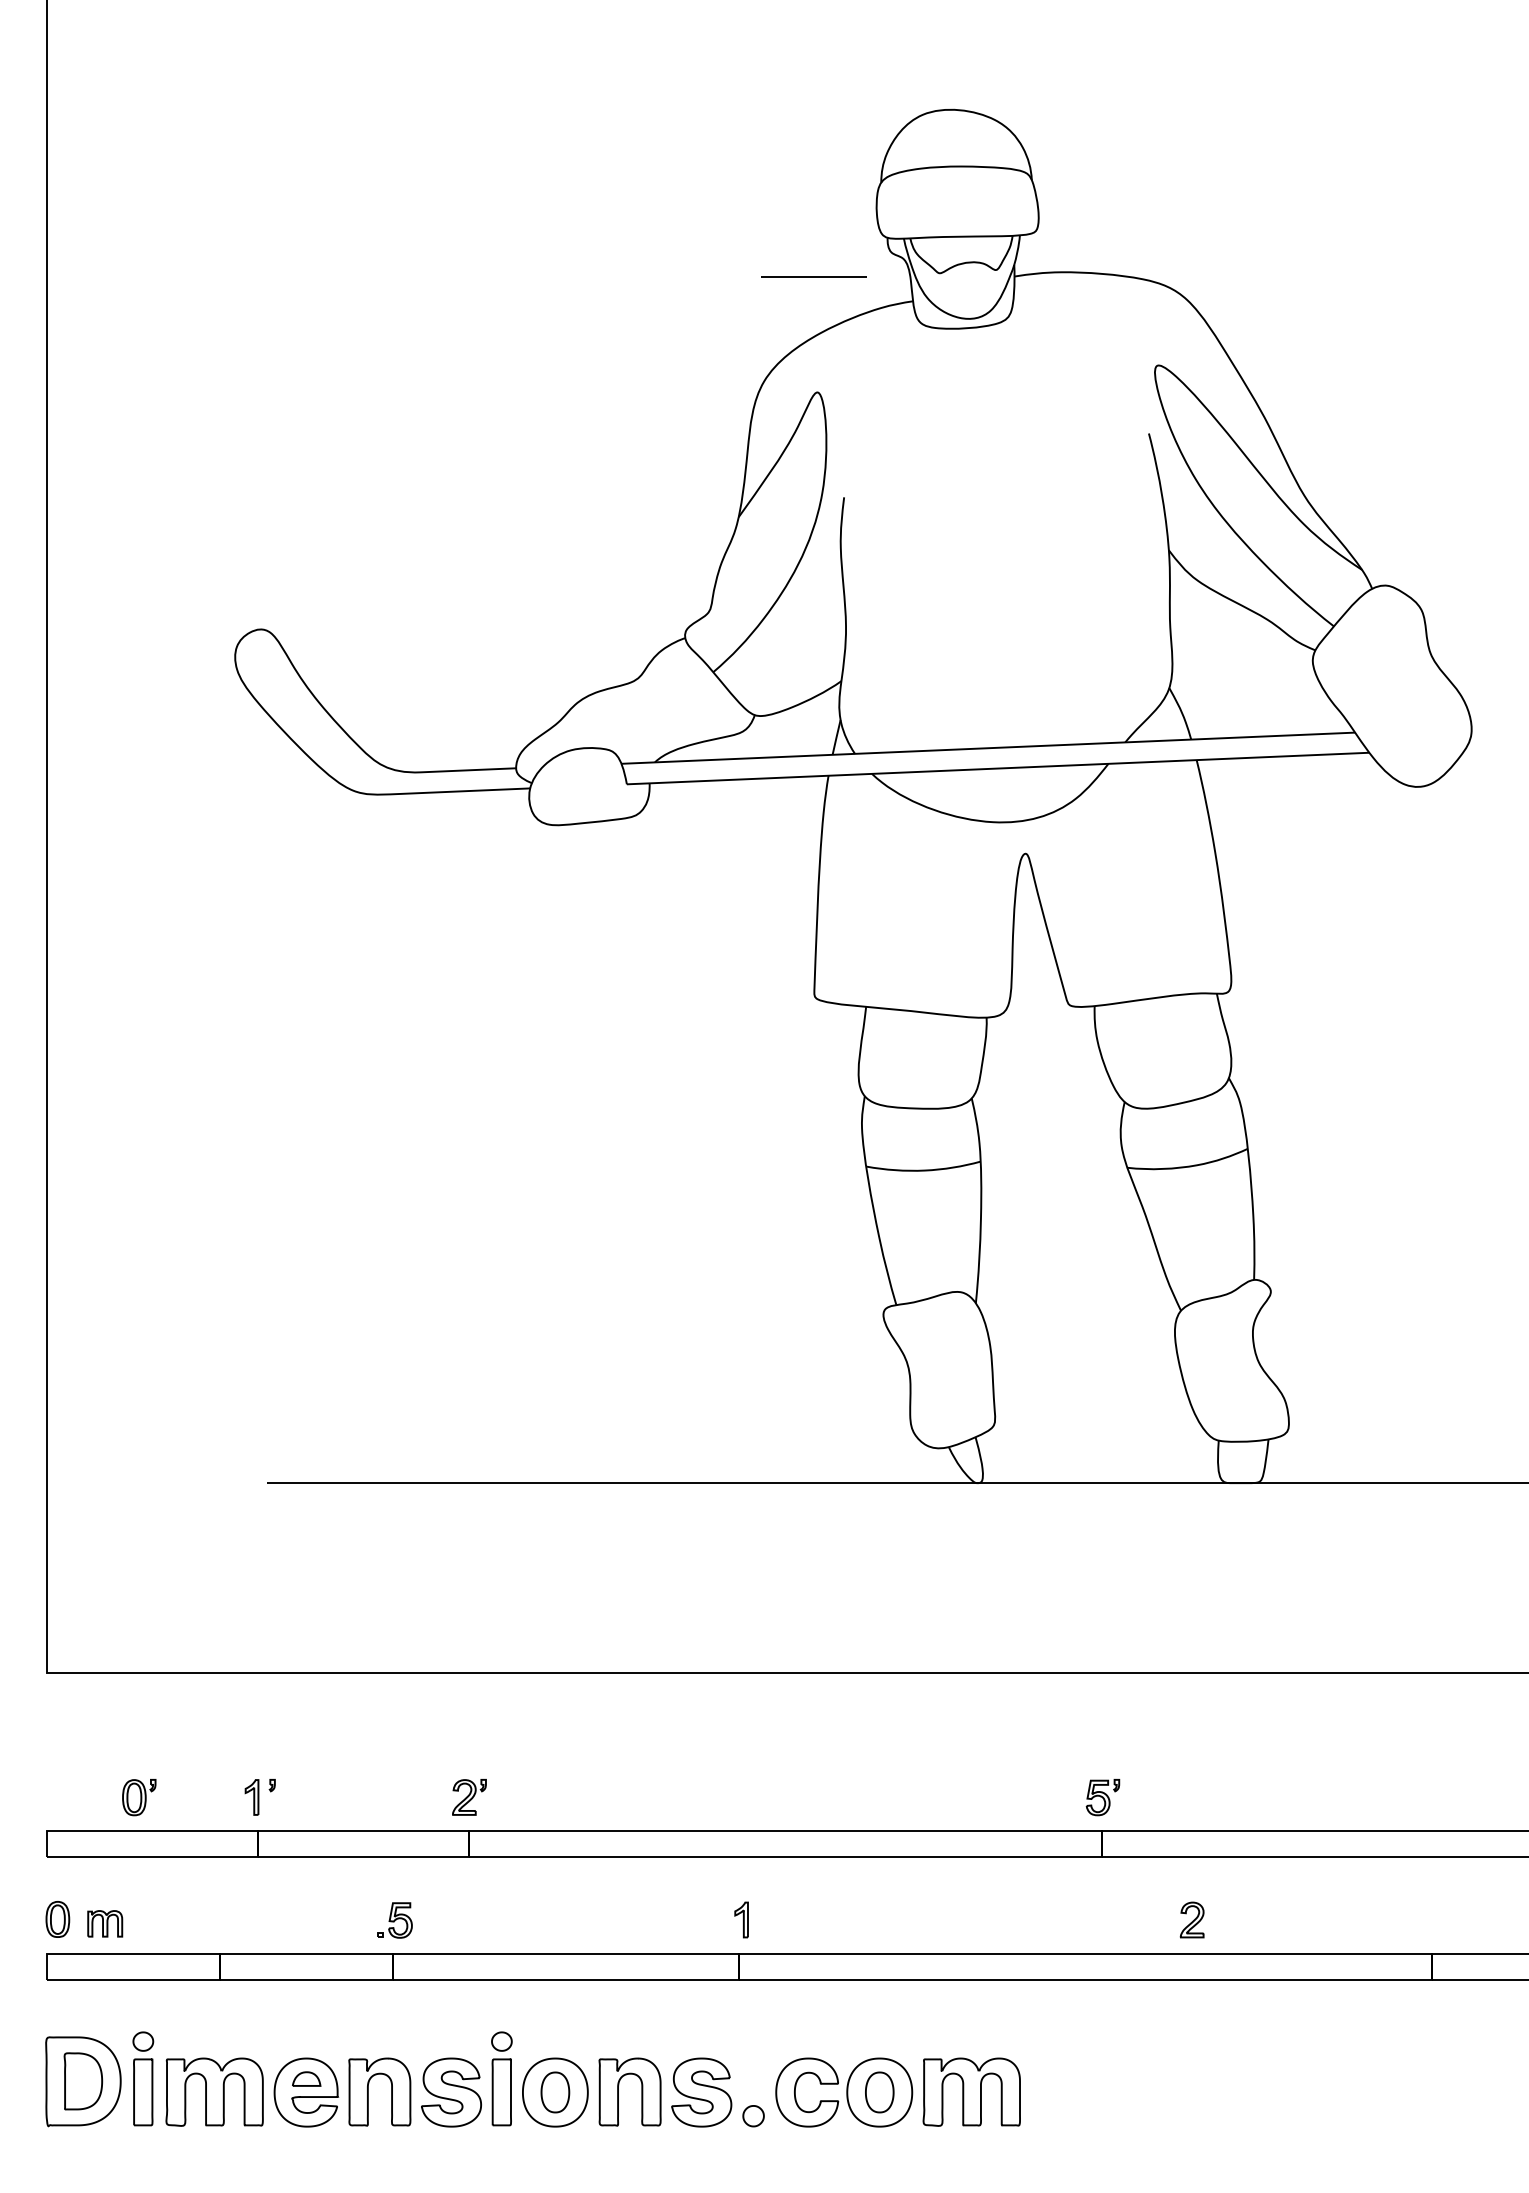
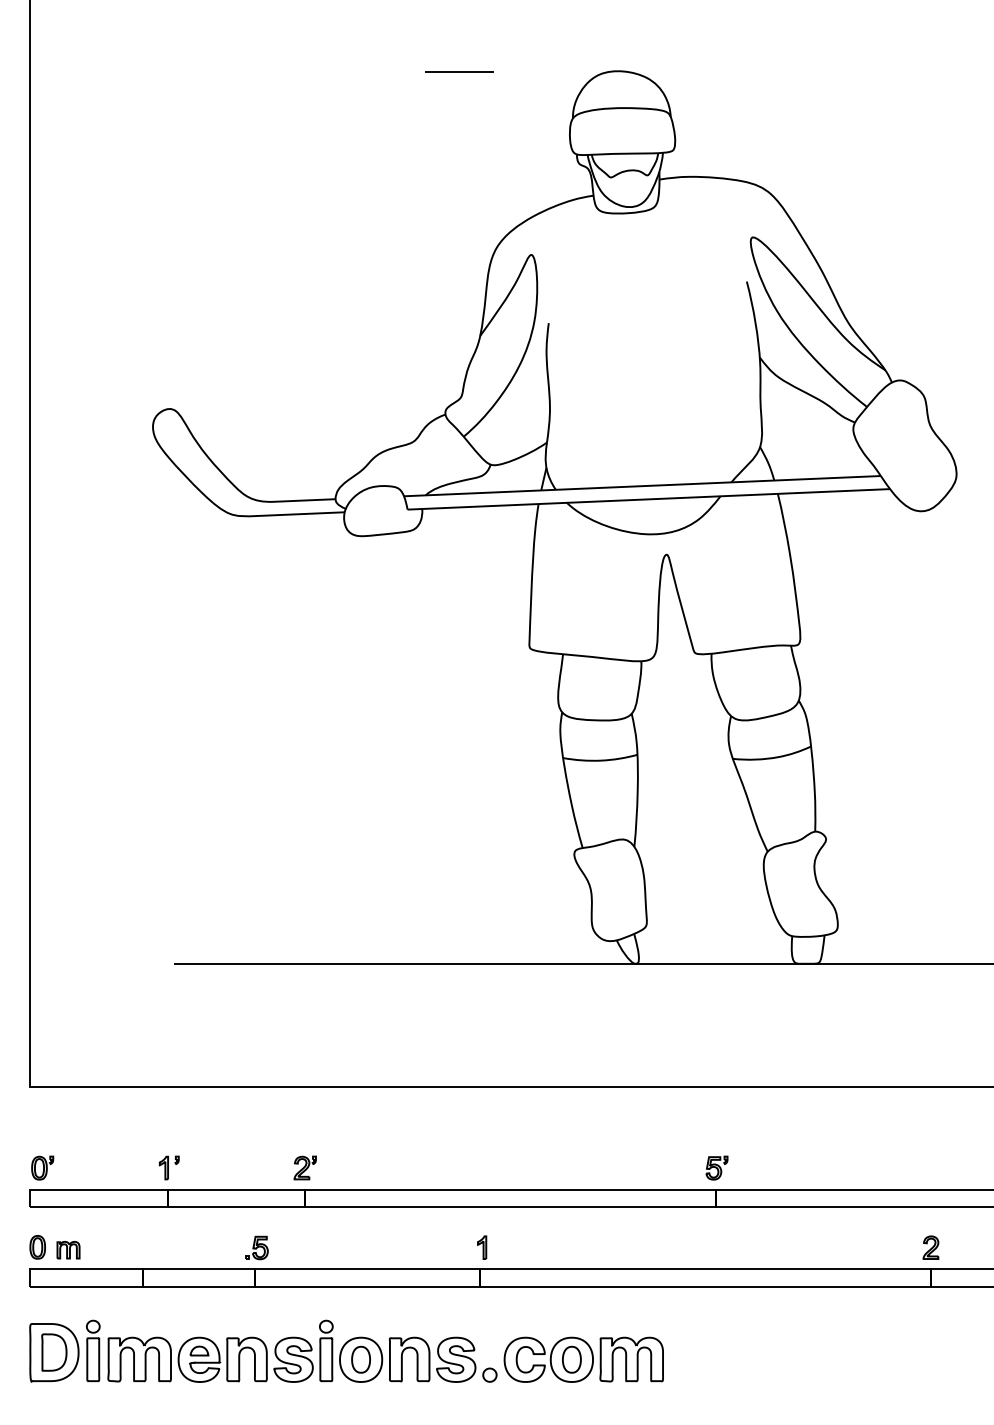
line: (814, 276) -> (459, 71), moved
part: (139, 1796) -> (42, 1167), moved
part: (1191, 1919) -> (930, 1247), moved

